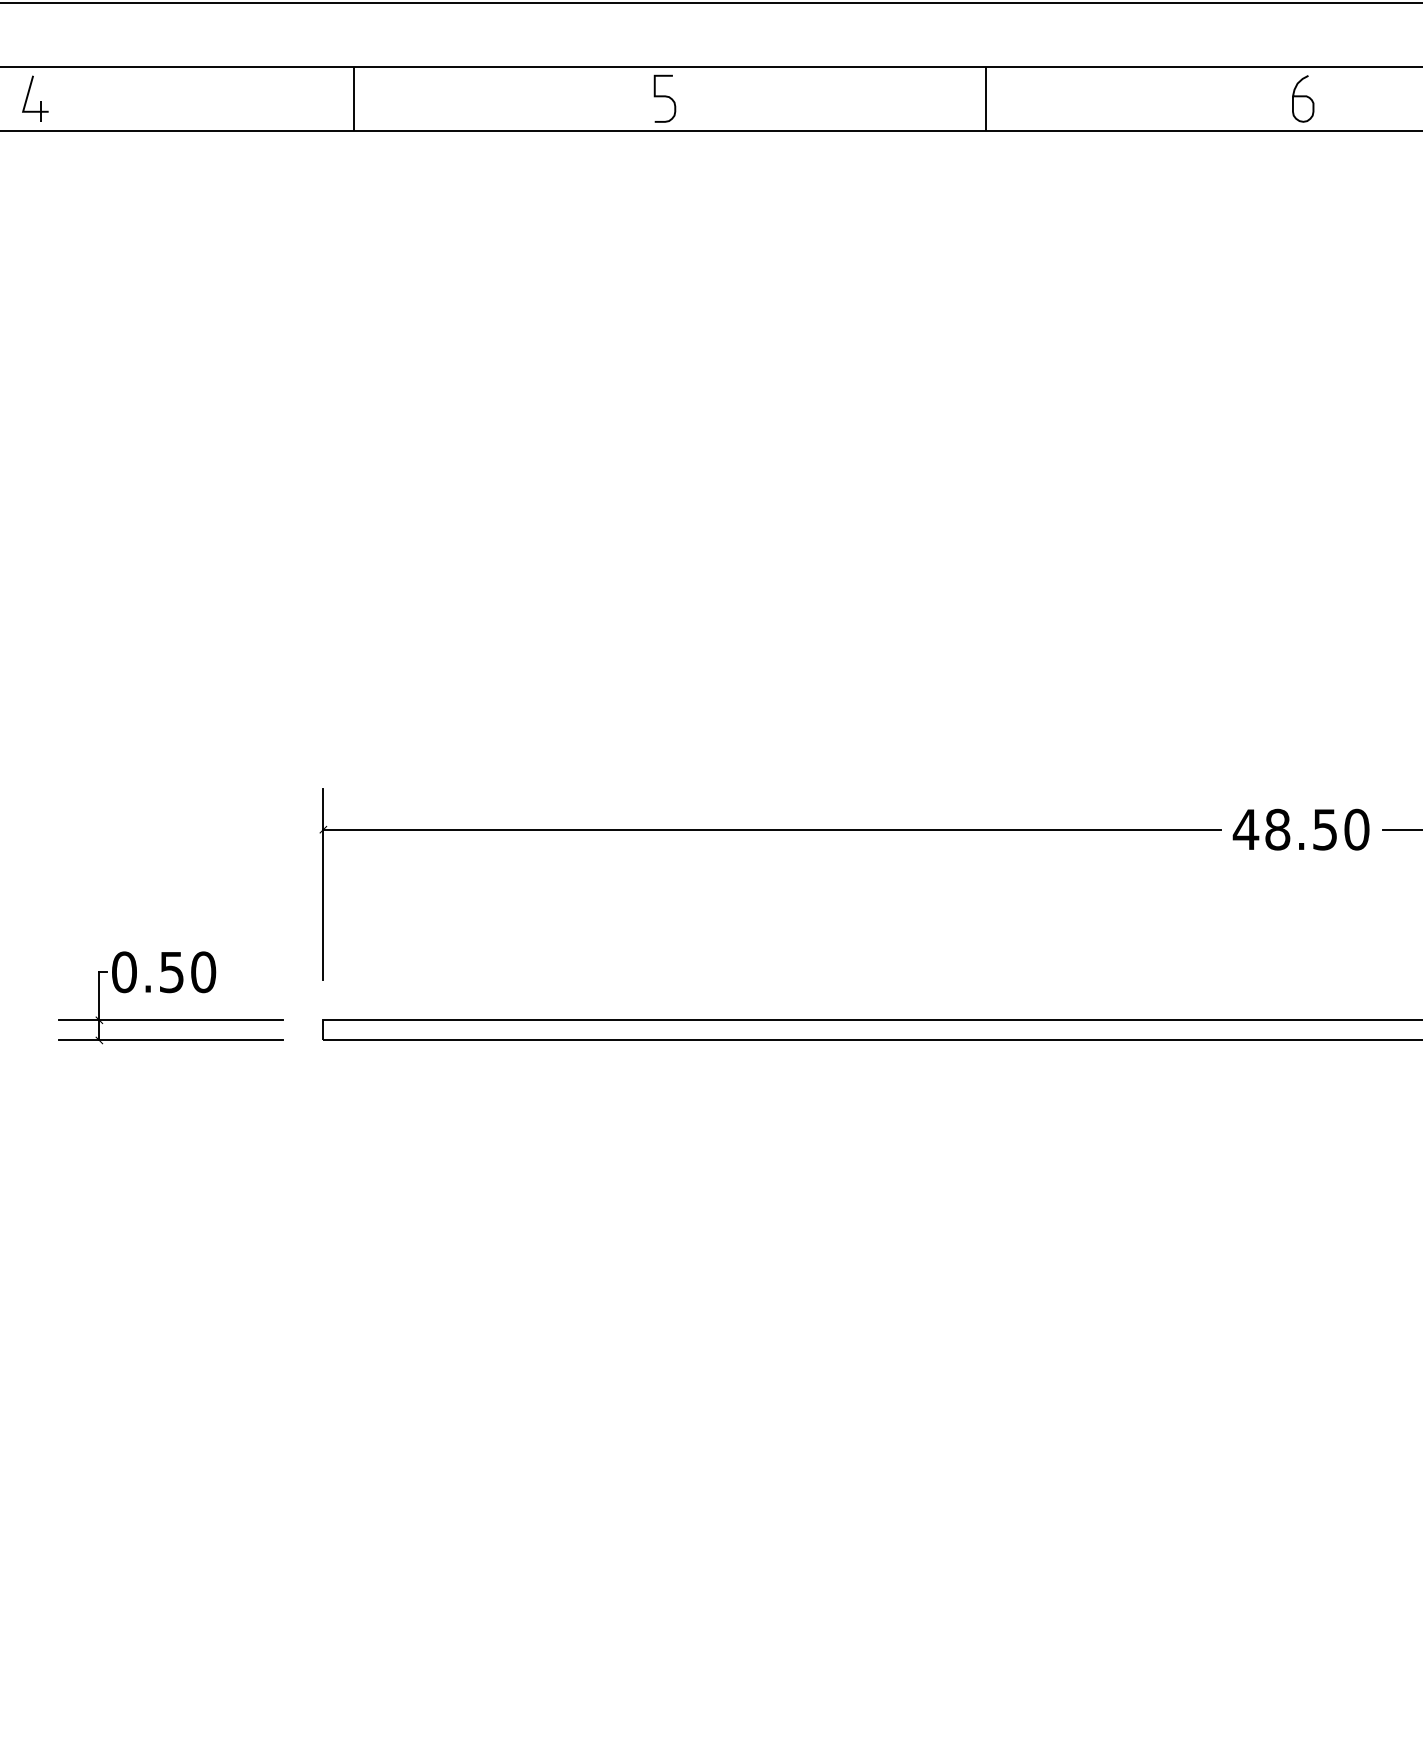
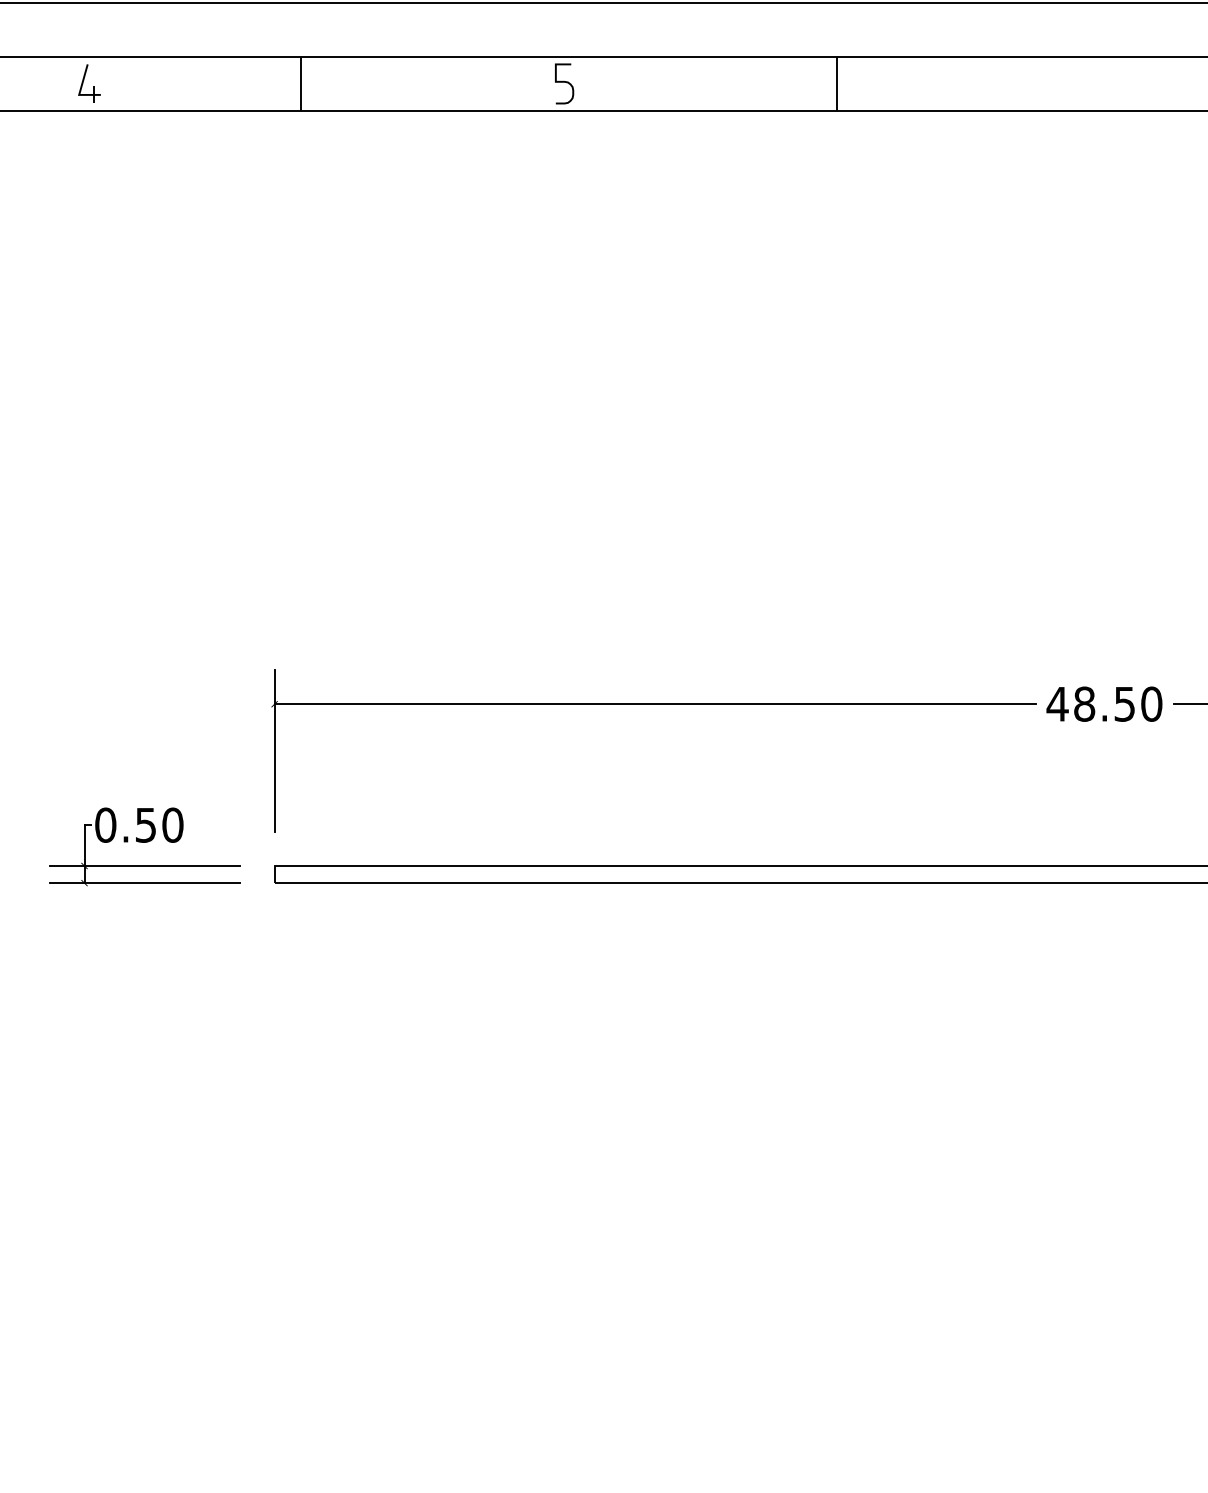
curve: (1303, 97) -> (1106, 82), removed
part: (35, 98) -> (89, 83), moved

